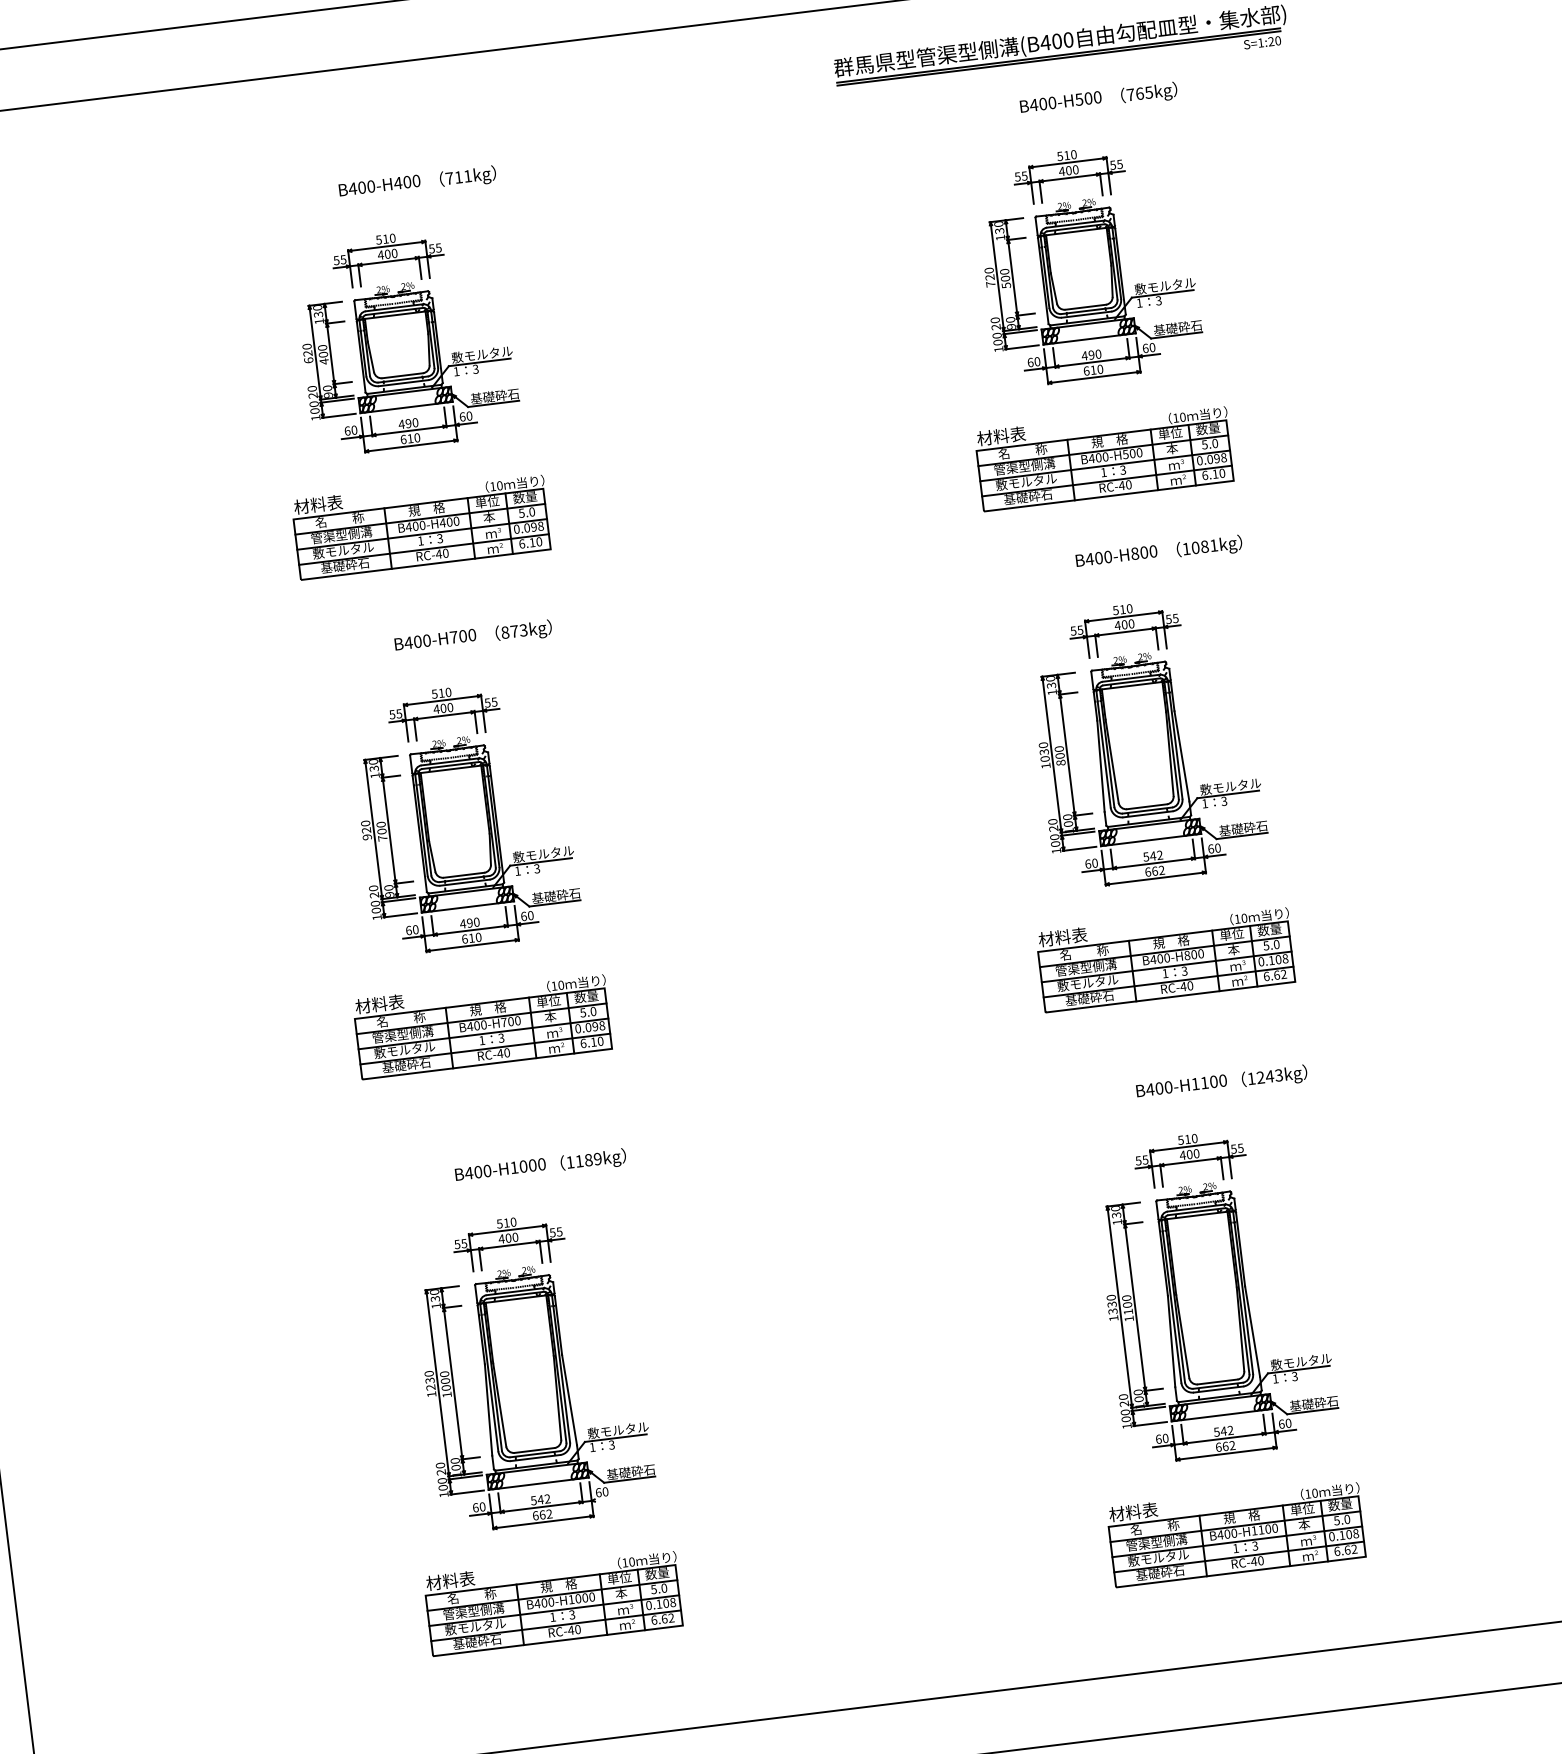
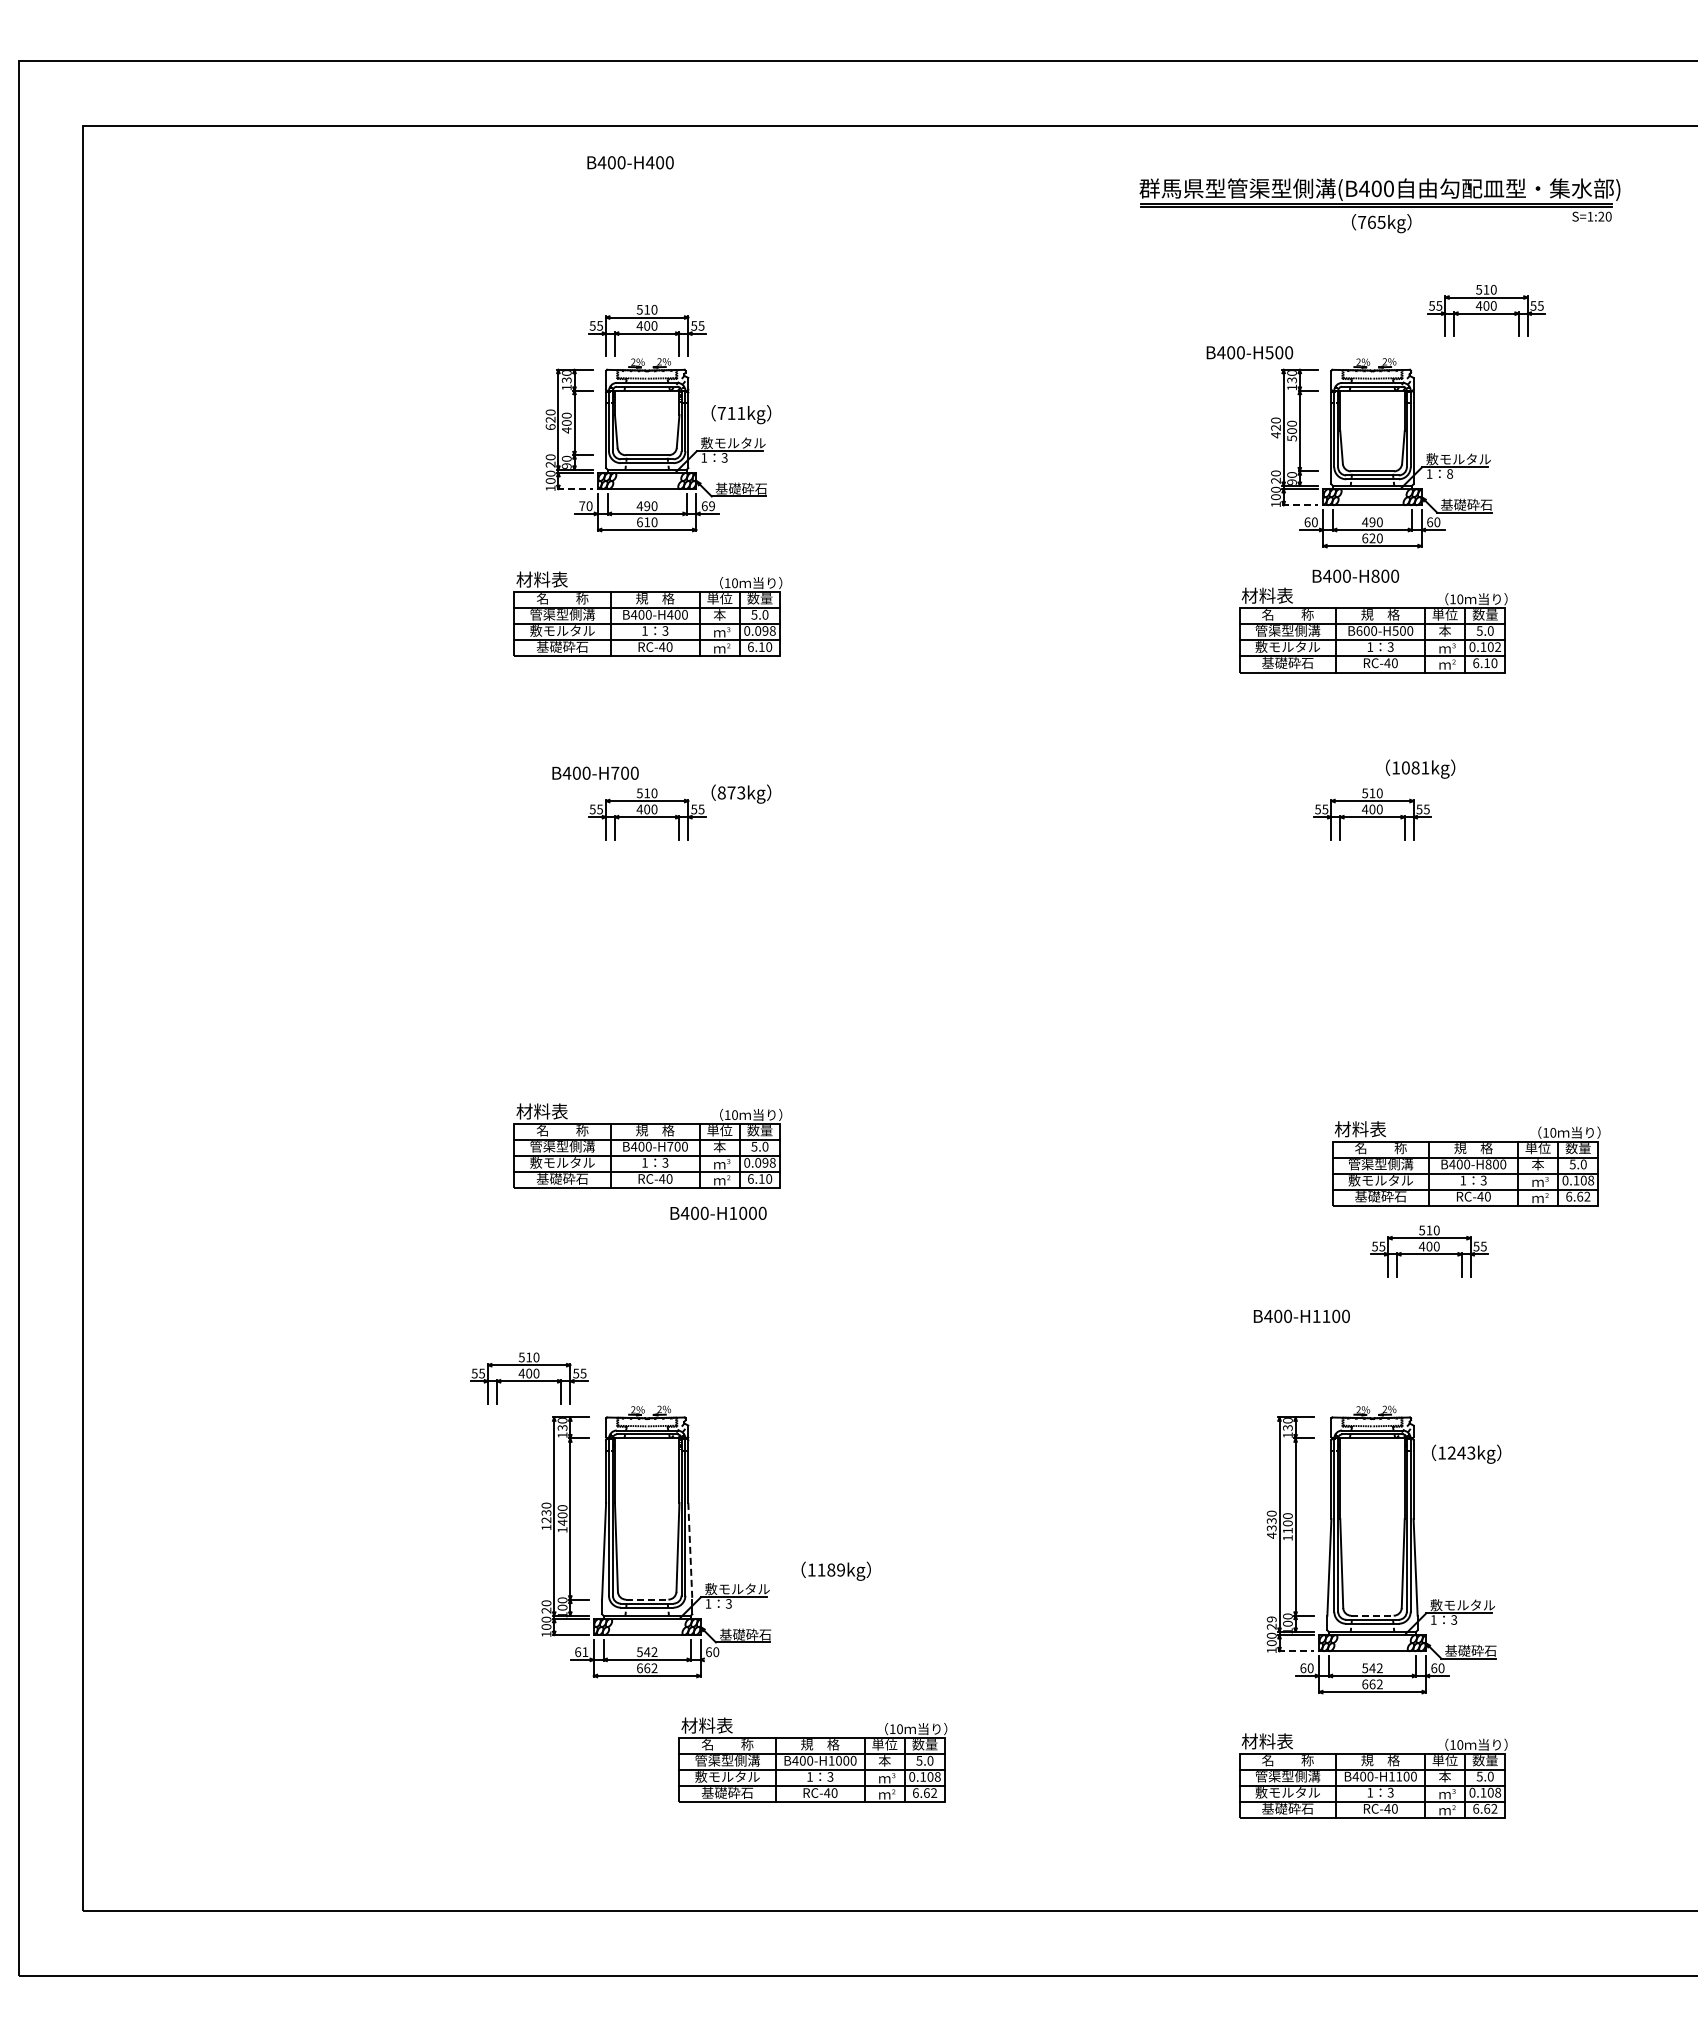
text: (1149, 93) -> (1381, 223), moved
text: (1060, 101) -> (1249, 352), moved
part: (1069, 174) -> (1486, 310), moved
text: (468, 177) -> (741, 414), moved
text: (379, 185) -> (630, 162), moved
text: (990, 284) -> (1275, 435), 720 -> 420
text: (1159, 300) -> (1450, 473), 3 -> 8
line: (1022, 347) -> (1300, 505), solid -> dashed
text: (1093, 370) -> (1372, 538), 610 -> 620
line: (339, 416) -> (575, 489), solid -> dashed
text: (468, 416) -> (711, 506), 60 -> 69
text: (347, 431) -> (582, 506), 60 -> 70
text: (1091, 458) -> (1359, 630), B400-H500 -> B600-H500
text: (1216, 459) -> (1490, 647), 0.098 -> 0.102
text: (1209, 546) -> (1420, 768), moved
text: (1116, 555) -> (1355, 575), moved
text: (523, 630) -> (741, 793), moved
text: (435, 638) -> (595, 772), moved
part: (1150, 766) -> (1381, 961), removed
part: (467, 841) -> (655, 952), removed
part: (1166, 957) -> (1466, 1163), moved
text: (1274, 1076) -> (1466, 1453), moved
text: (1181, 1084) -> (1301, 1315), moved
part: (1190, 1159) -> (1429, 1251), moved
text: (592, 1160) -> (835, 1570), moved
text: (500, 1168) -> (718, 1212), moved
part: (509, 1242) -> (529, 1378), moved
text: (1113, 1318) -> (1271, 1535), 1330 -> 4330
line: (1217, 1381) -> (1372, 1615), solid -> dashed
text: (446, 1387) -> (562, 1522), 1000 -> 1400
text: (1123, 1397) -> (1271, 1619), 20 -> 29
line: (569, 1400) -> (690, 1551), solid -> dashed
line: (1150, 1424) -> (1296, 1651), solid -> dashed
line: (534, 1450) -> (647, 1599), solid -> dashed
text: (482, 1507) -> (585, 1652), 60 -> 61
part: (553, 1600) -> (812, 1759), moved

